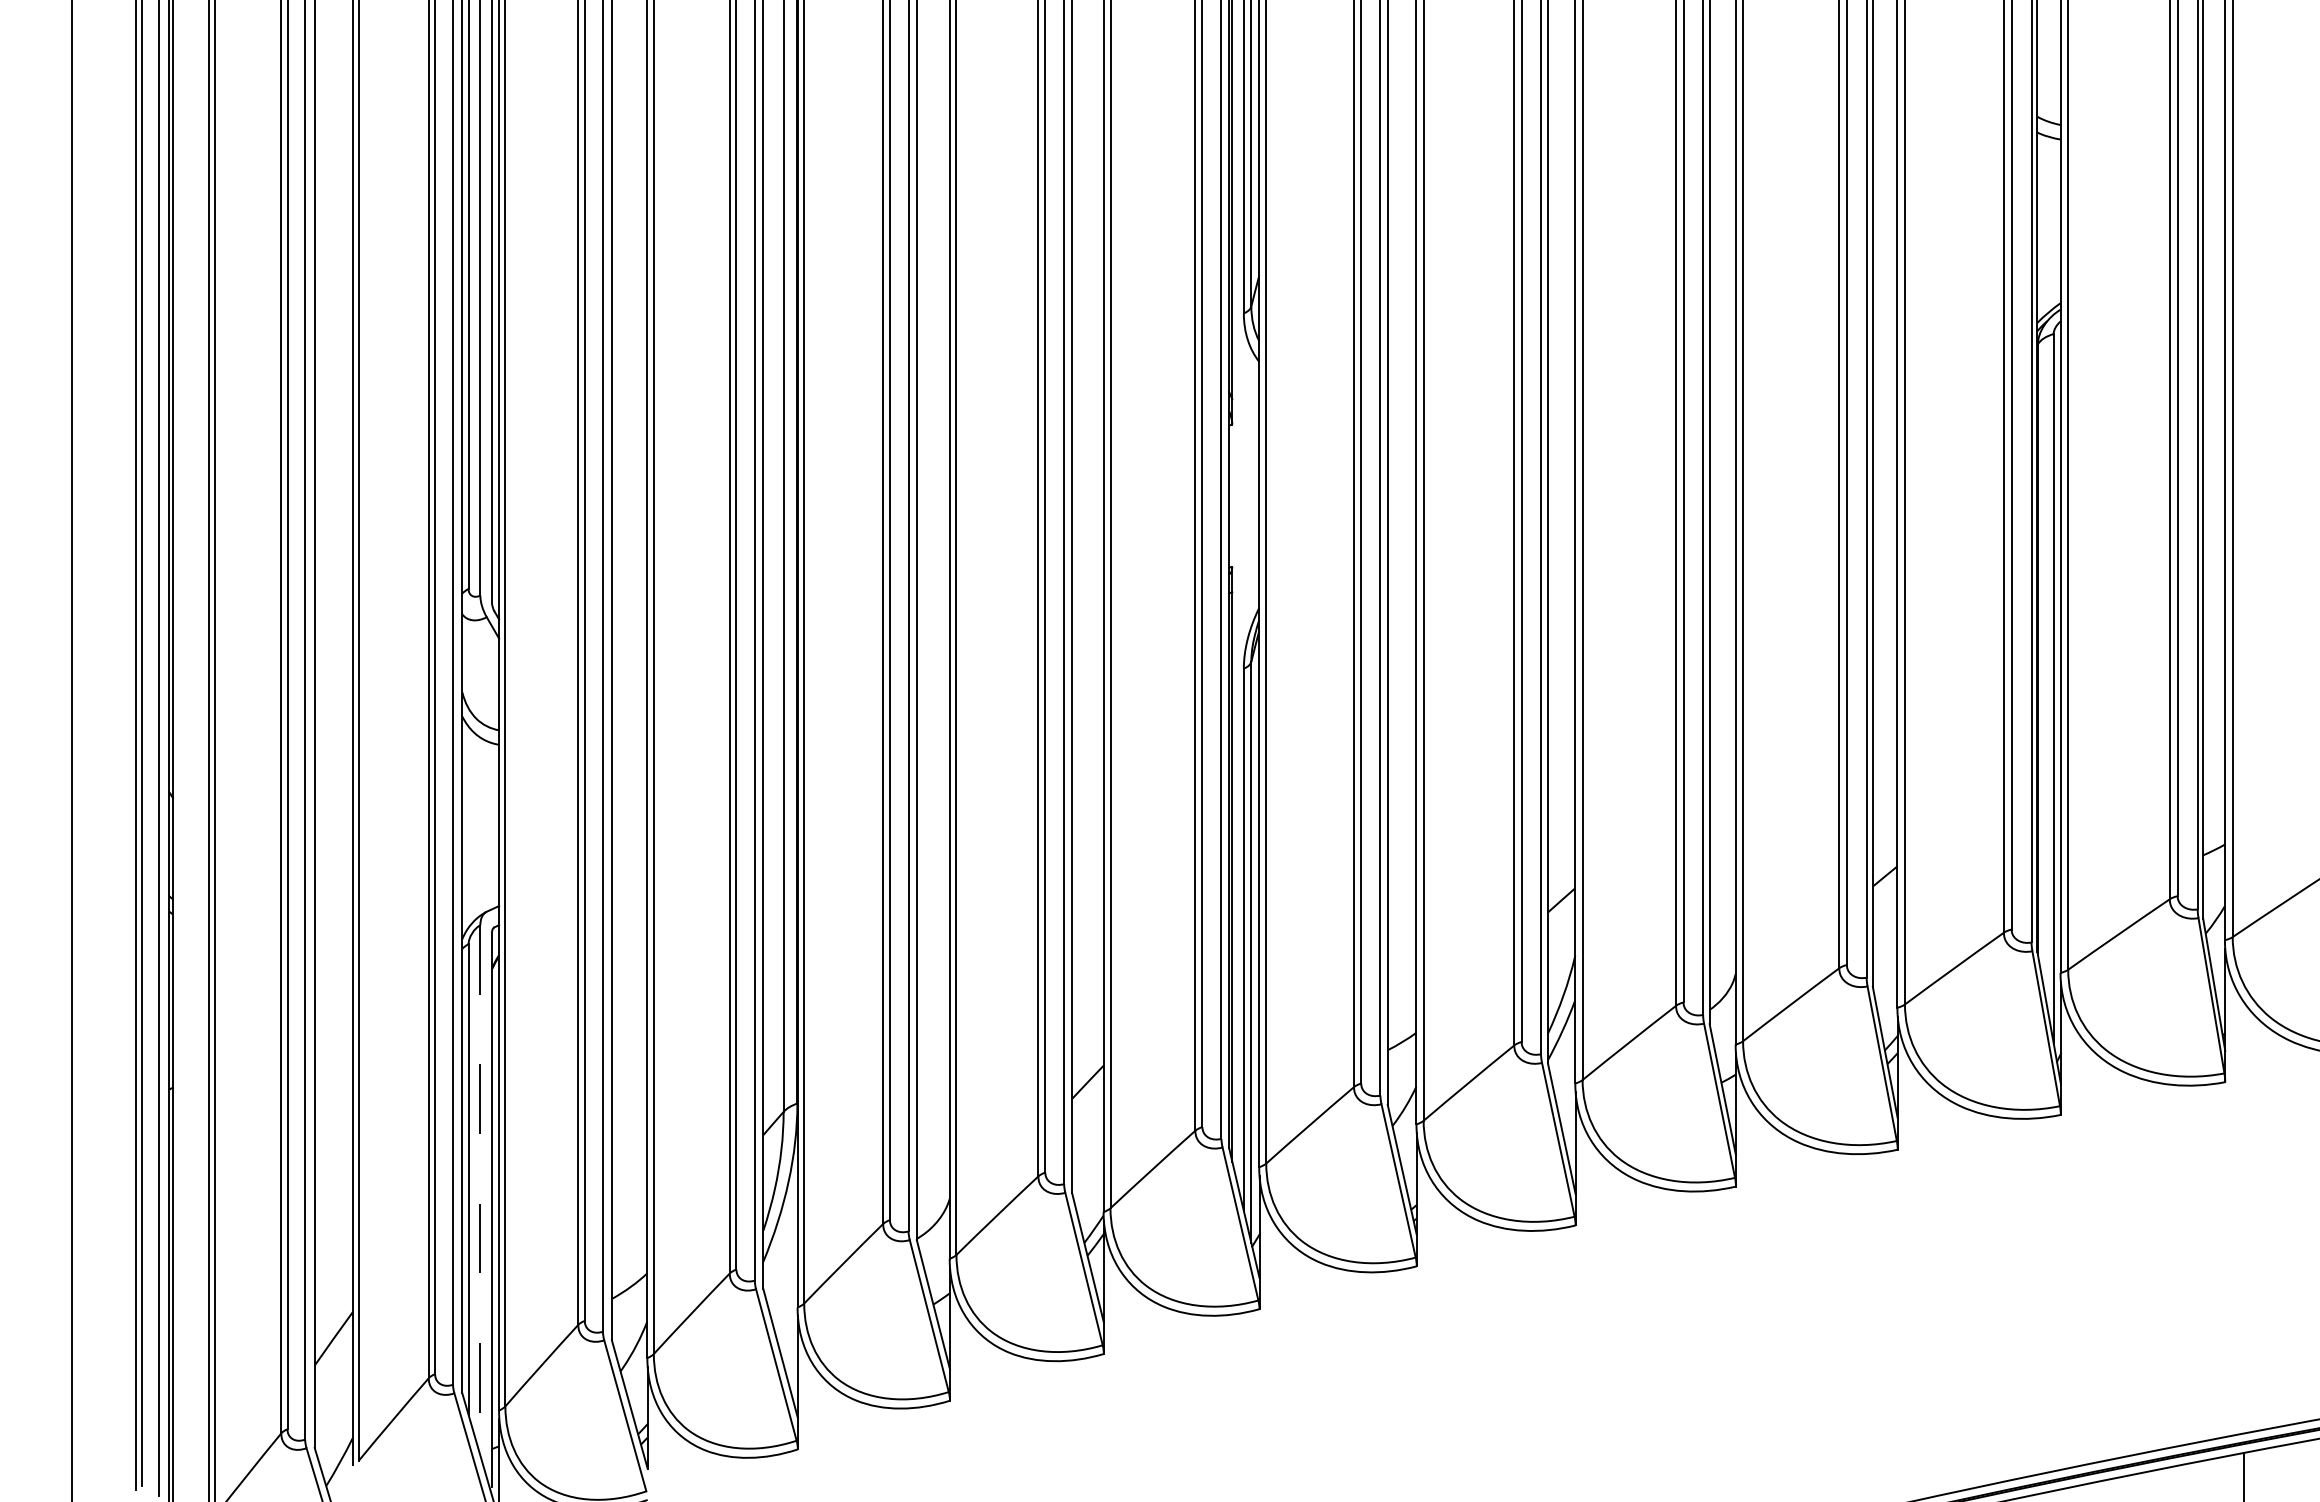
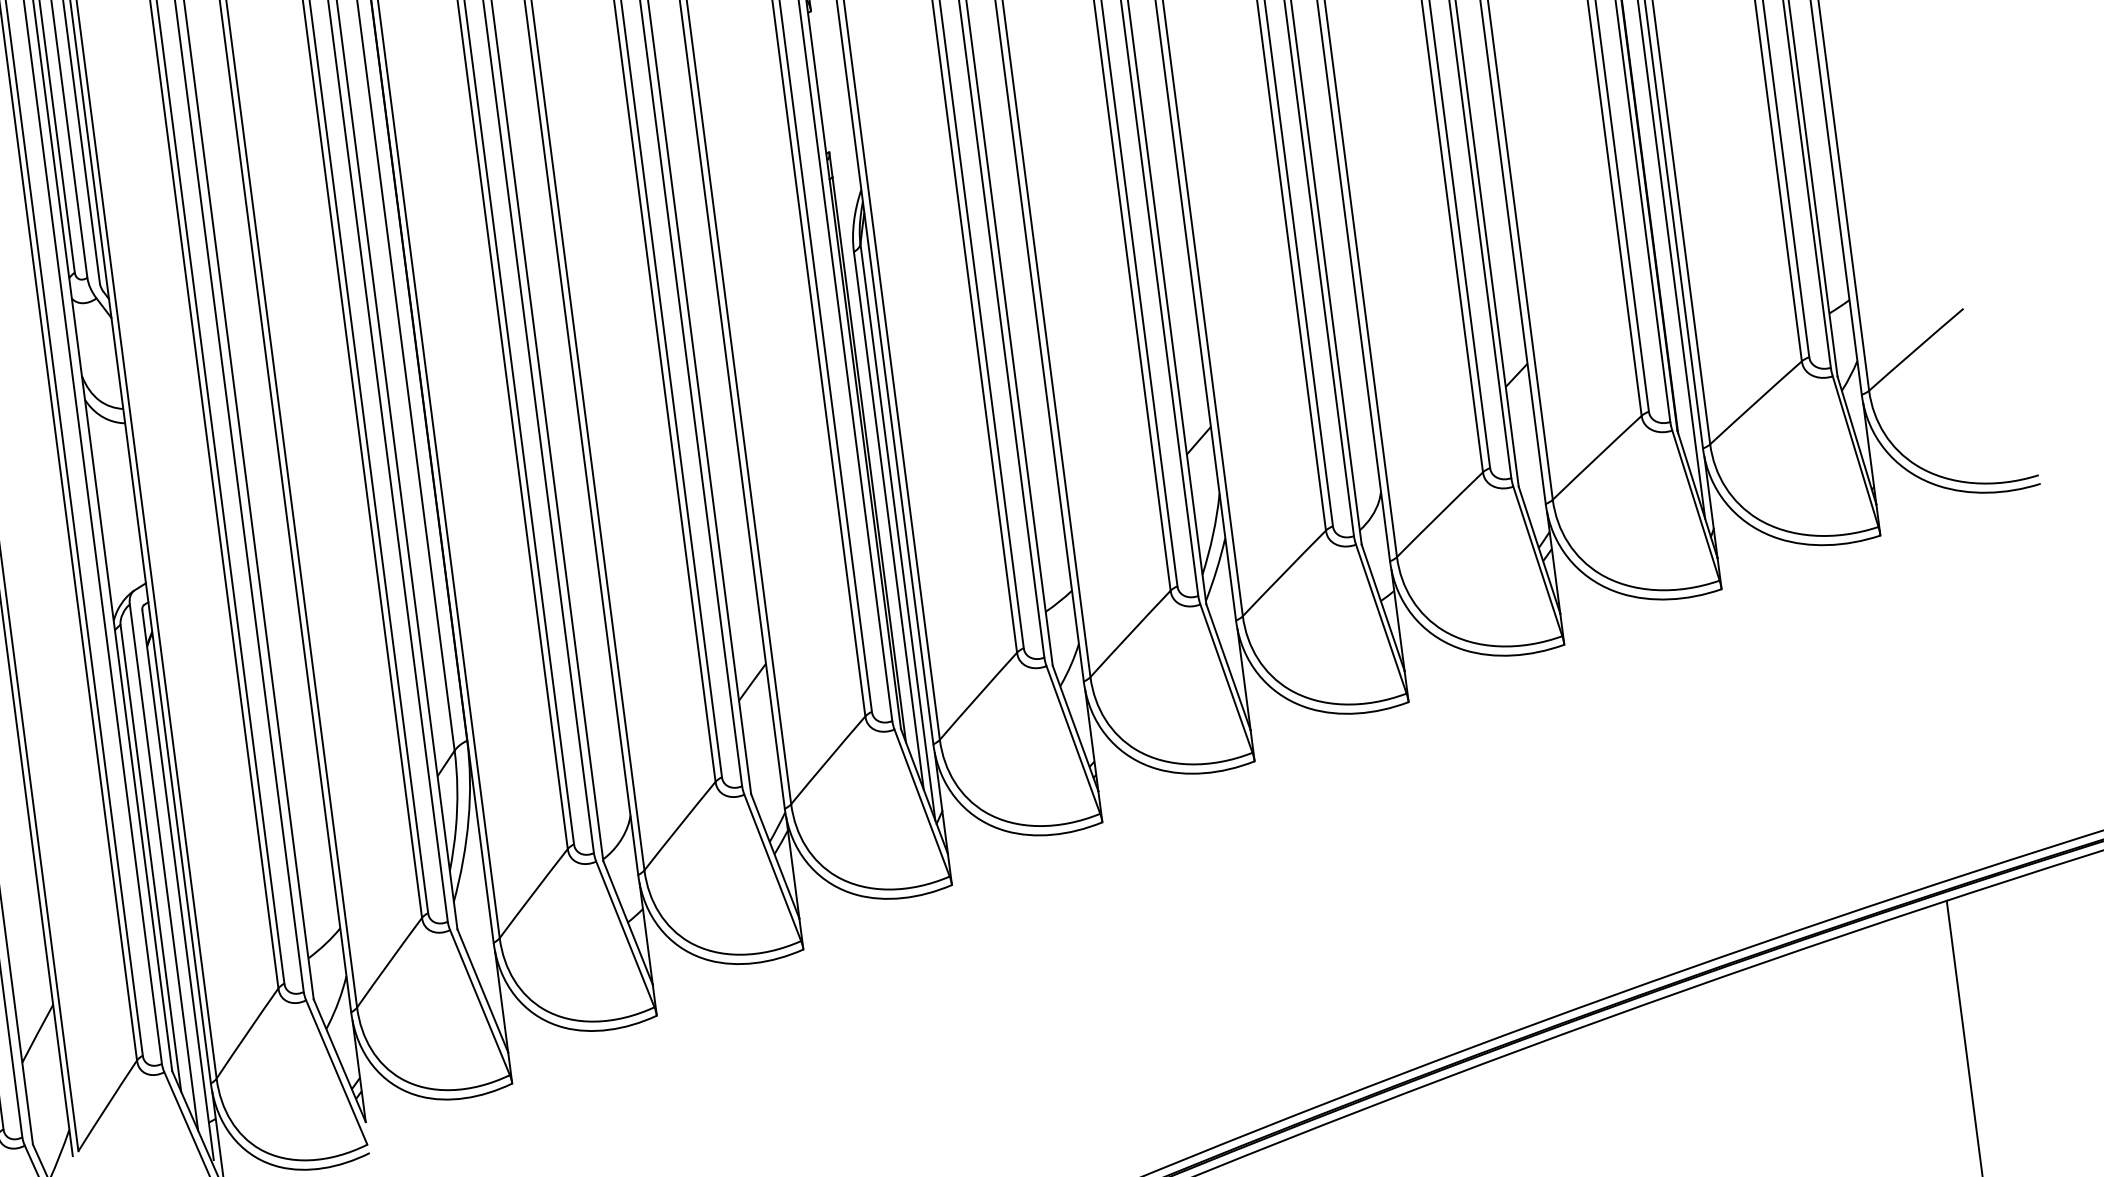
line: (480, 1190) -> (164, 867), dashed -> solid

